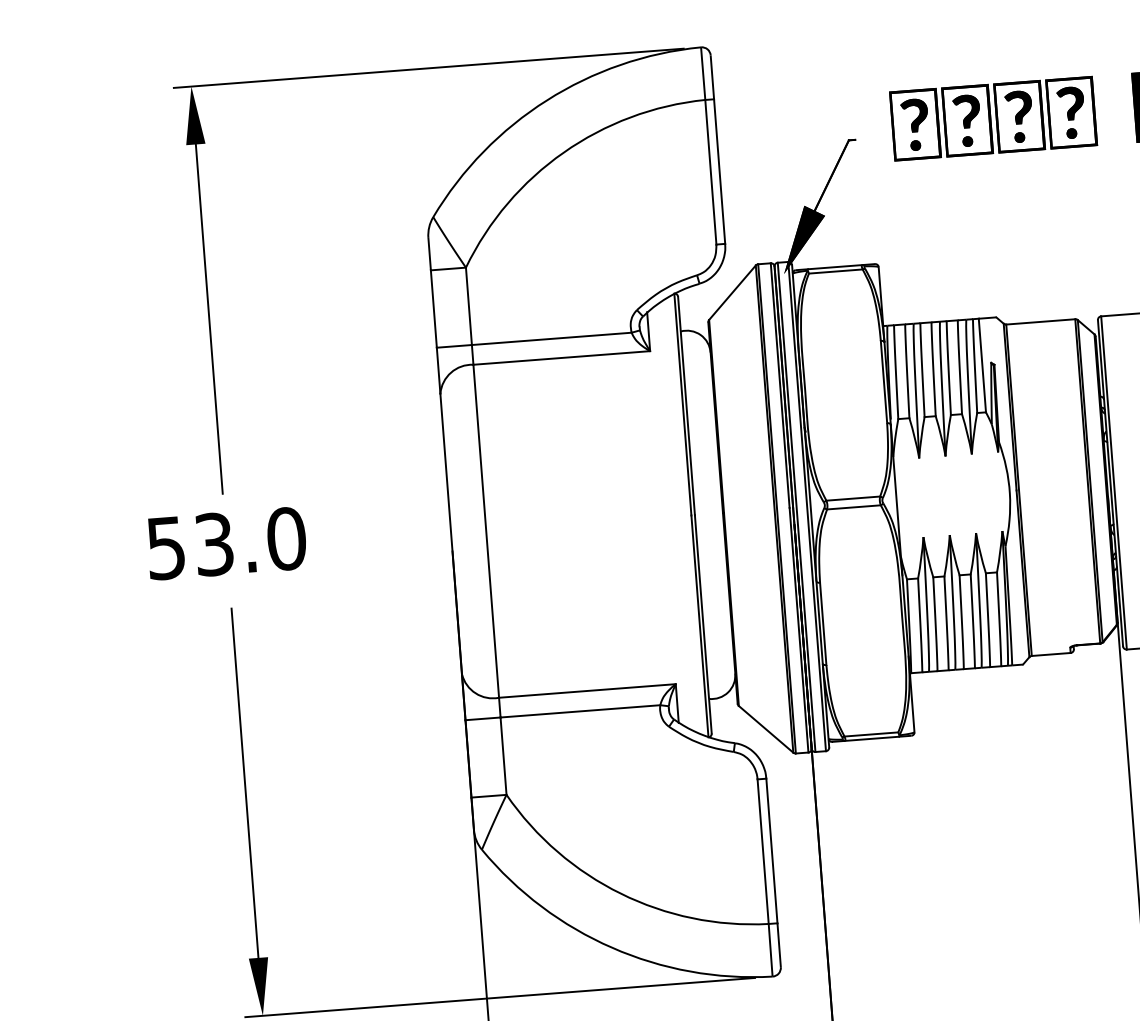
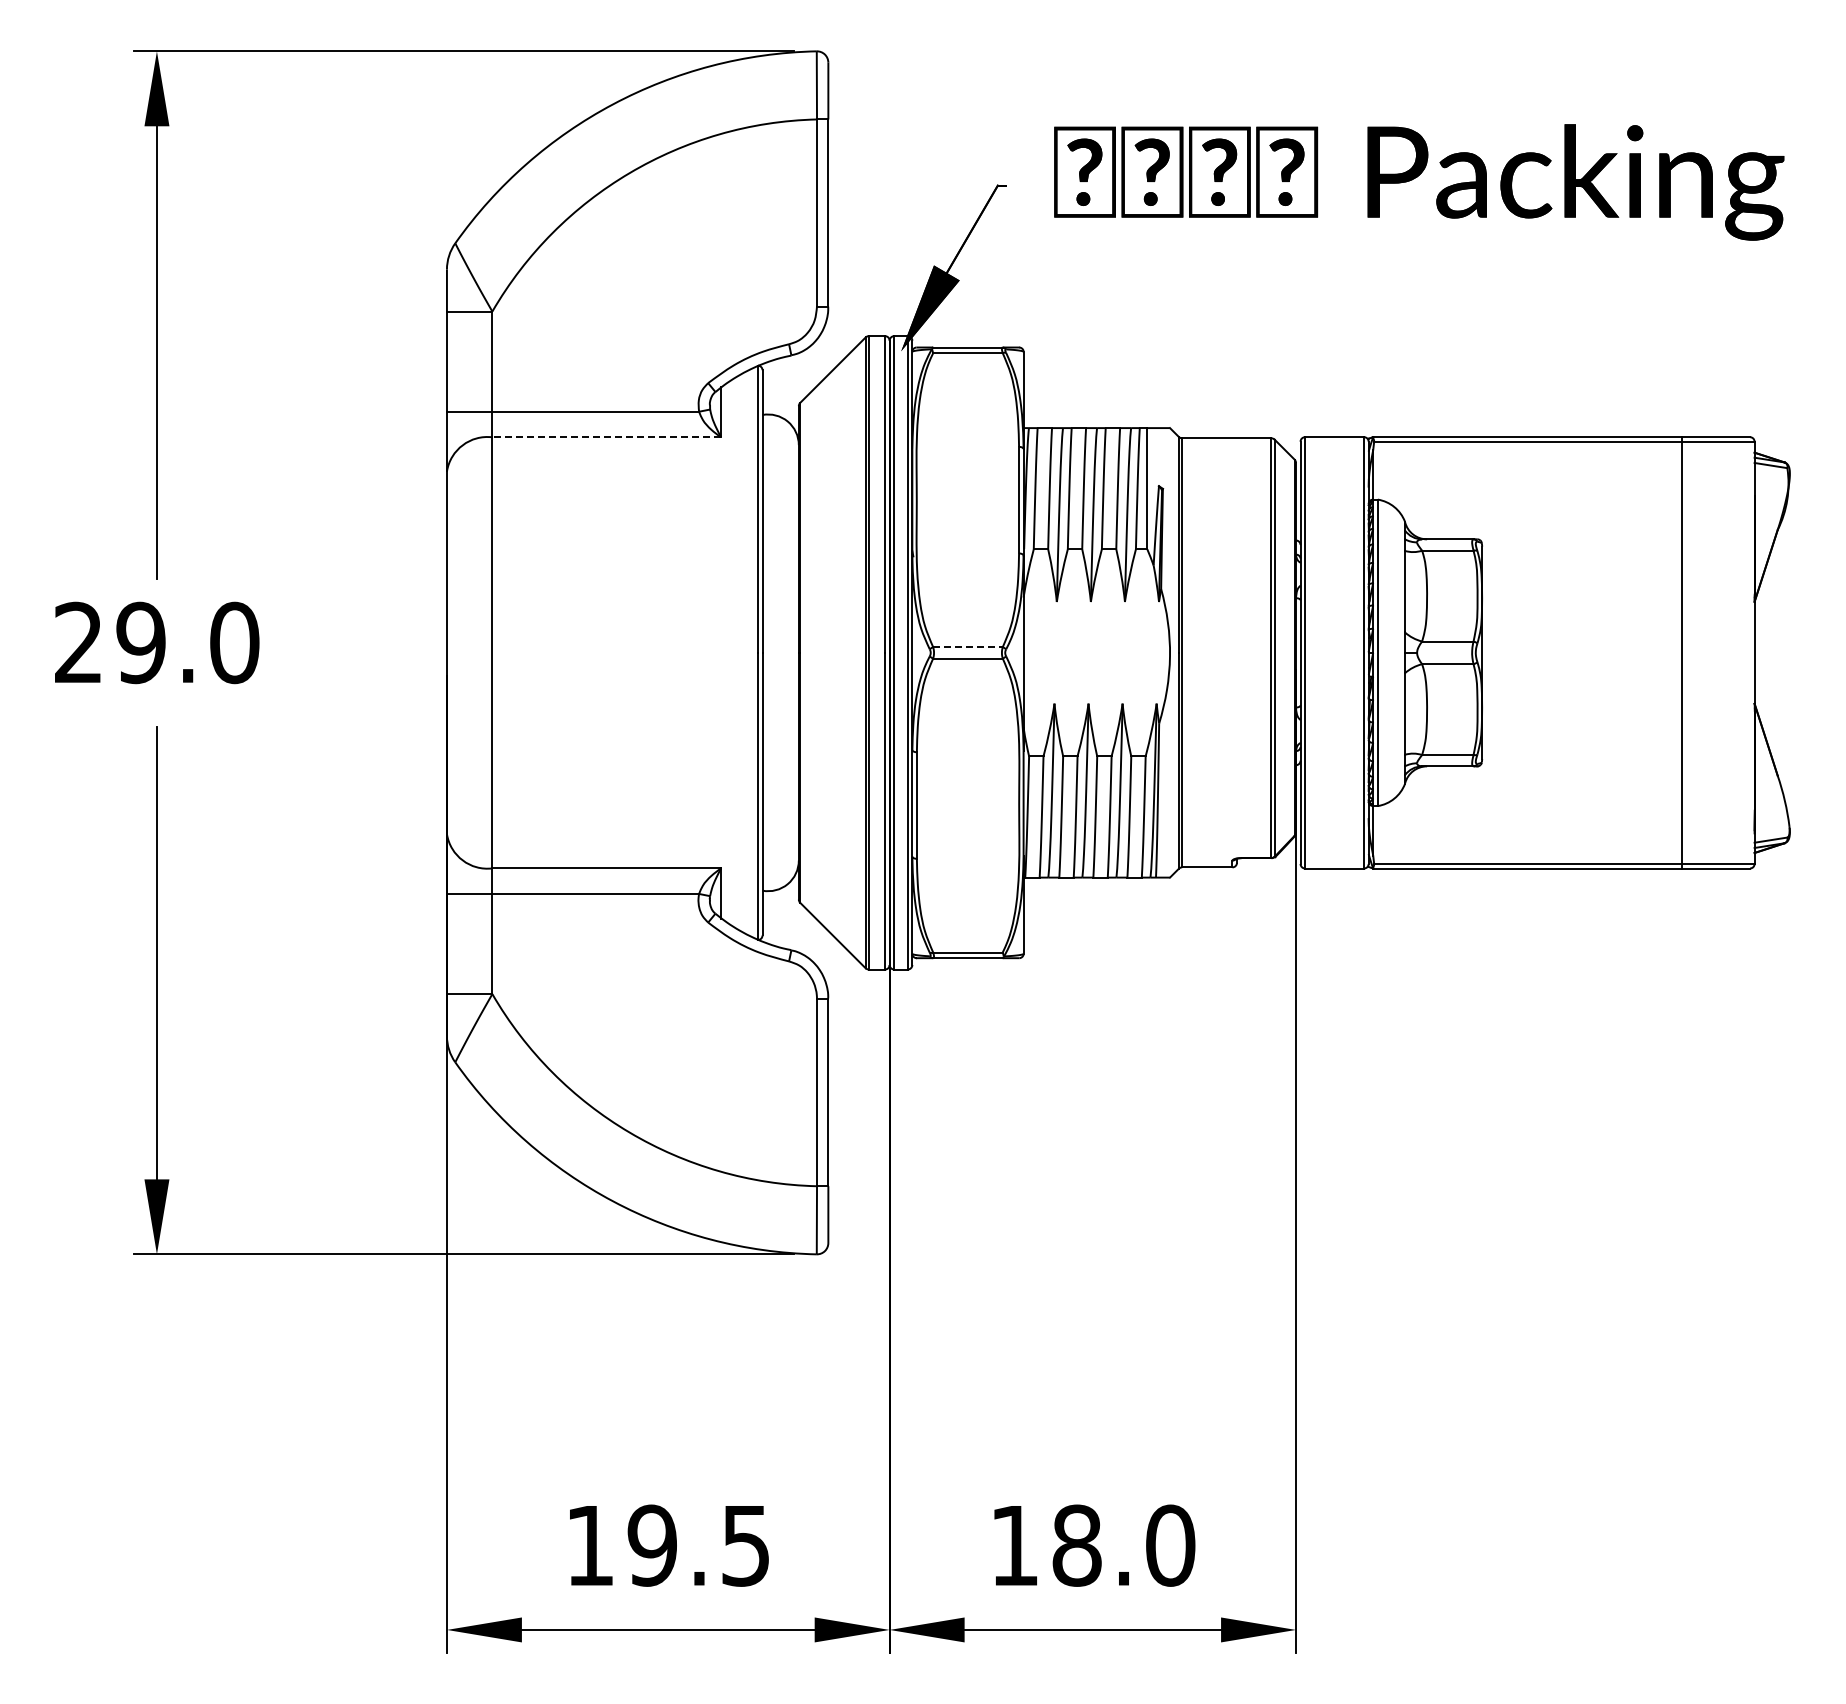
line: (561, 358) -> (606, 437), solid -> dashed
line: (852, 498) -> (967, 647), solid -> dashed
text: (190, 545) -> (110, 642), 53.0 -> 29.0

